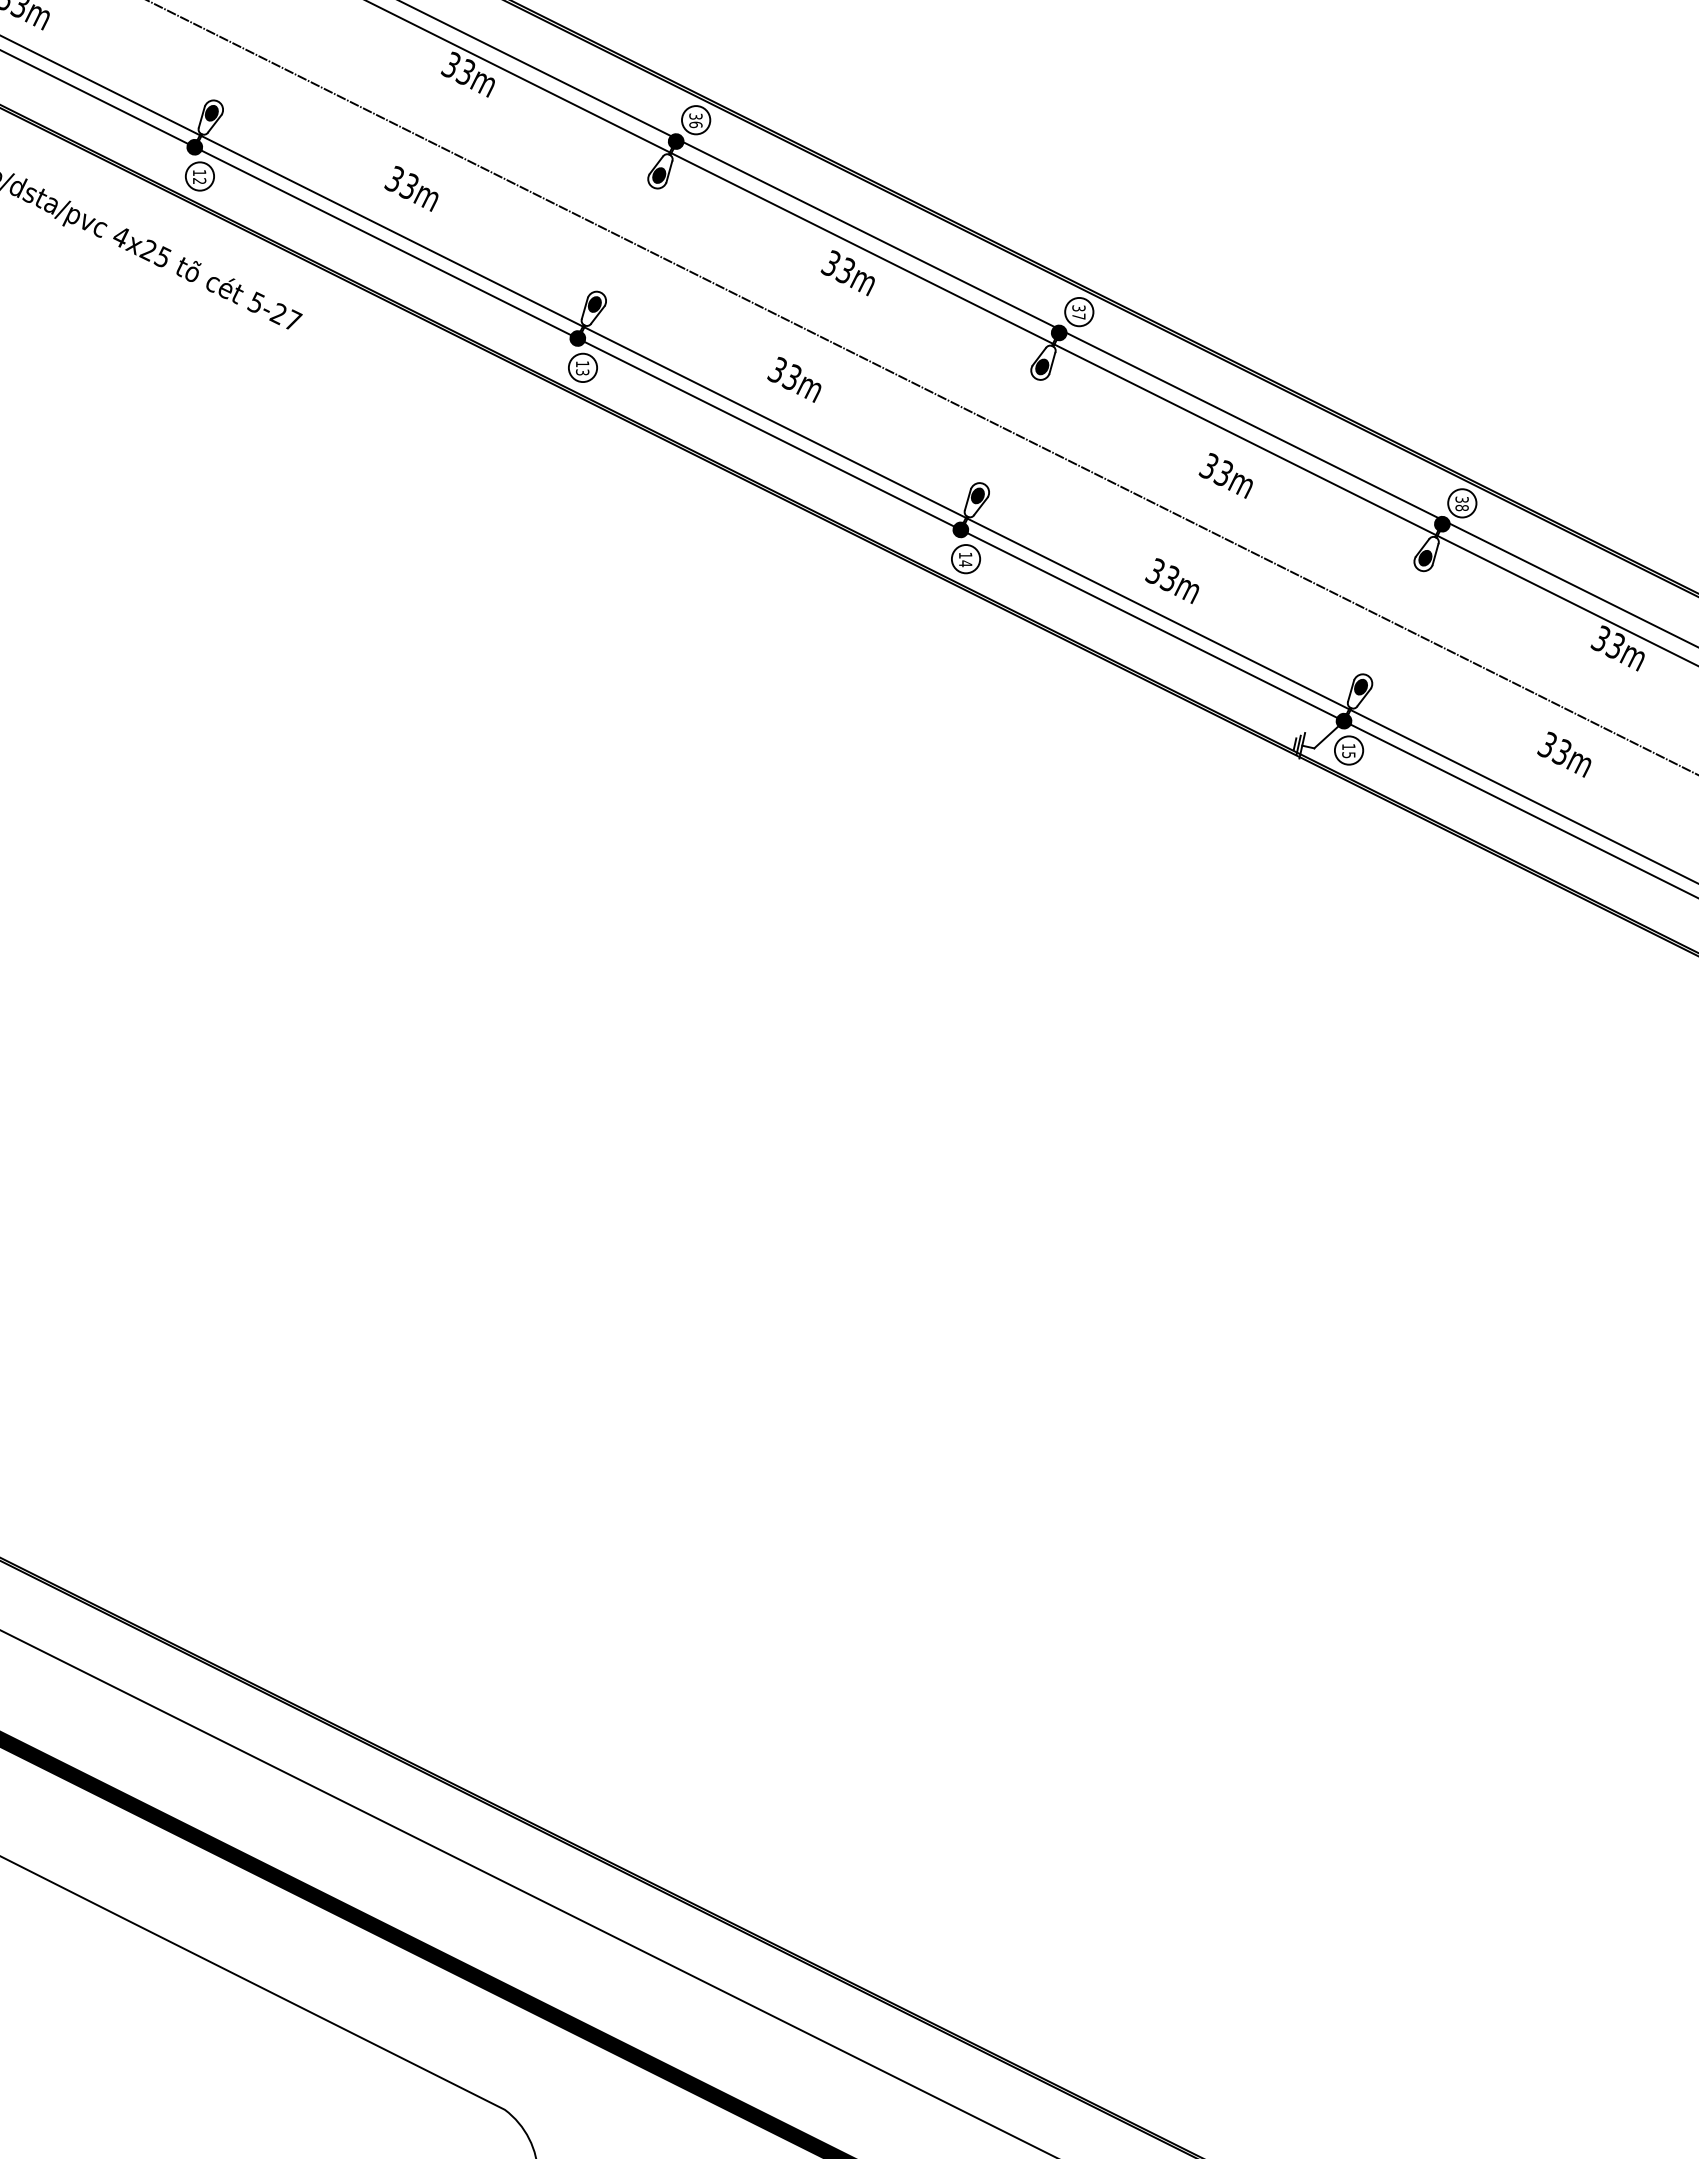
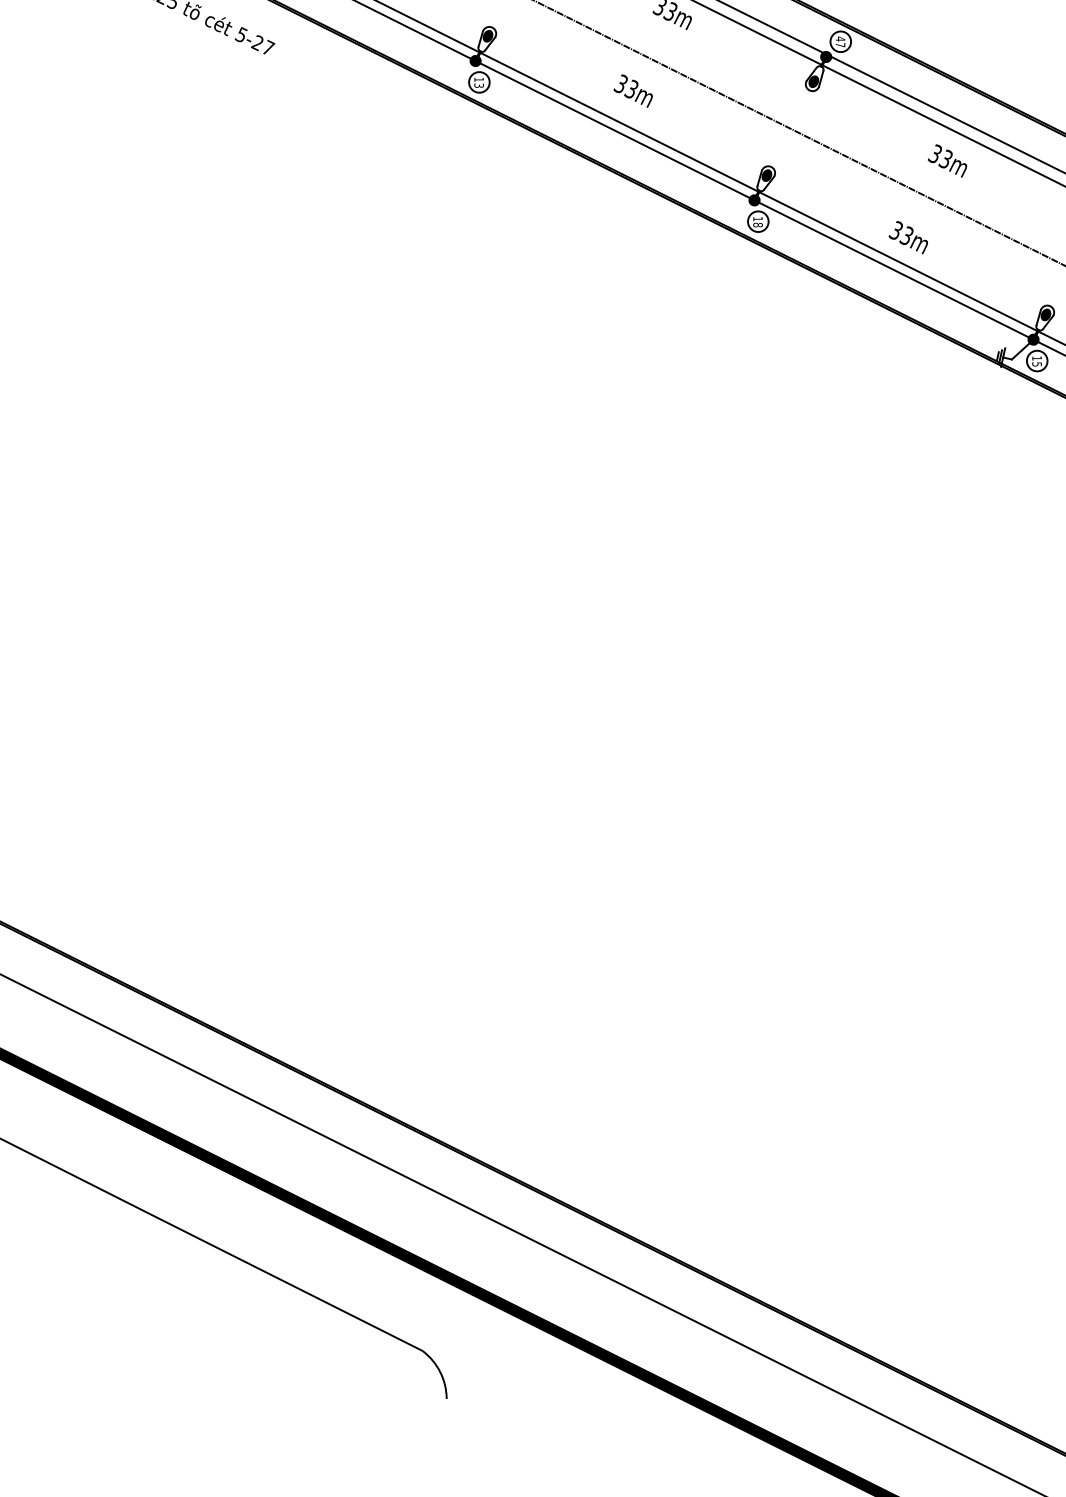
text: (1078, 308) -> (840, 39), 37 -> 47
text: (965, 563) -> (757, 224), 14 -> 18

